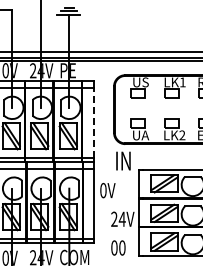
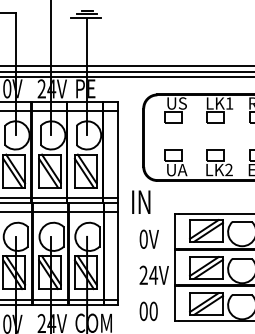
line: (94, 123) -> (118, 155), dashed -> solid
text: (123, 160) -> (141, 201), moved
text: (107, 190) -> (148, 239), moved

